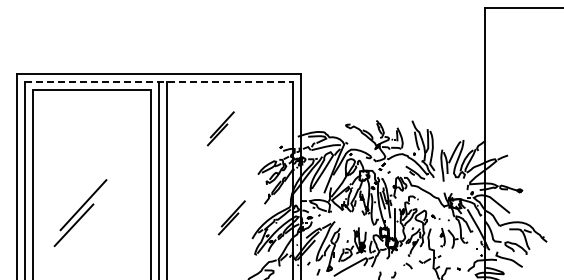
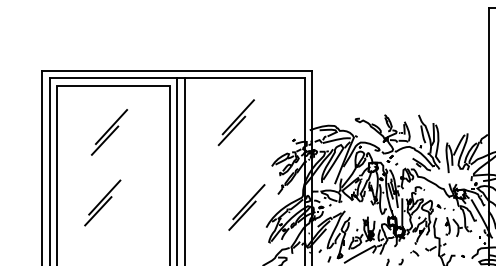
line: (158, 82) -> (177, 78), dashed -> solid
part: (220, 128) -> (236, 122), size x1.43
part: (87, 138) -> (109, 131), added
part: (80, 212) -> (102, 202), size x0.71
part: (231, 217) -> (246, 207), size x1.43

